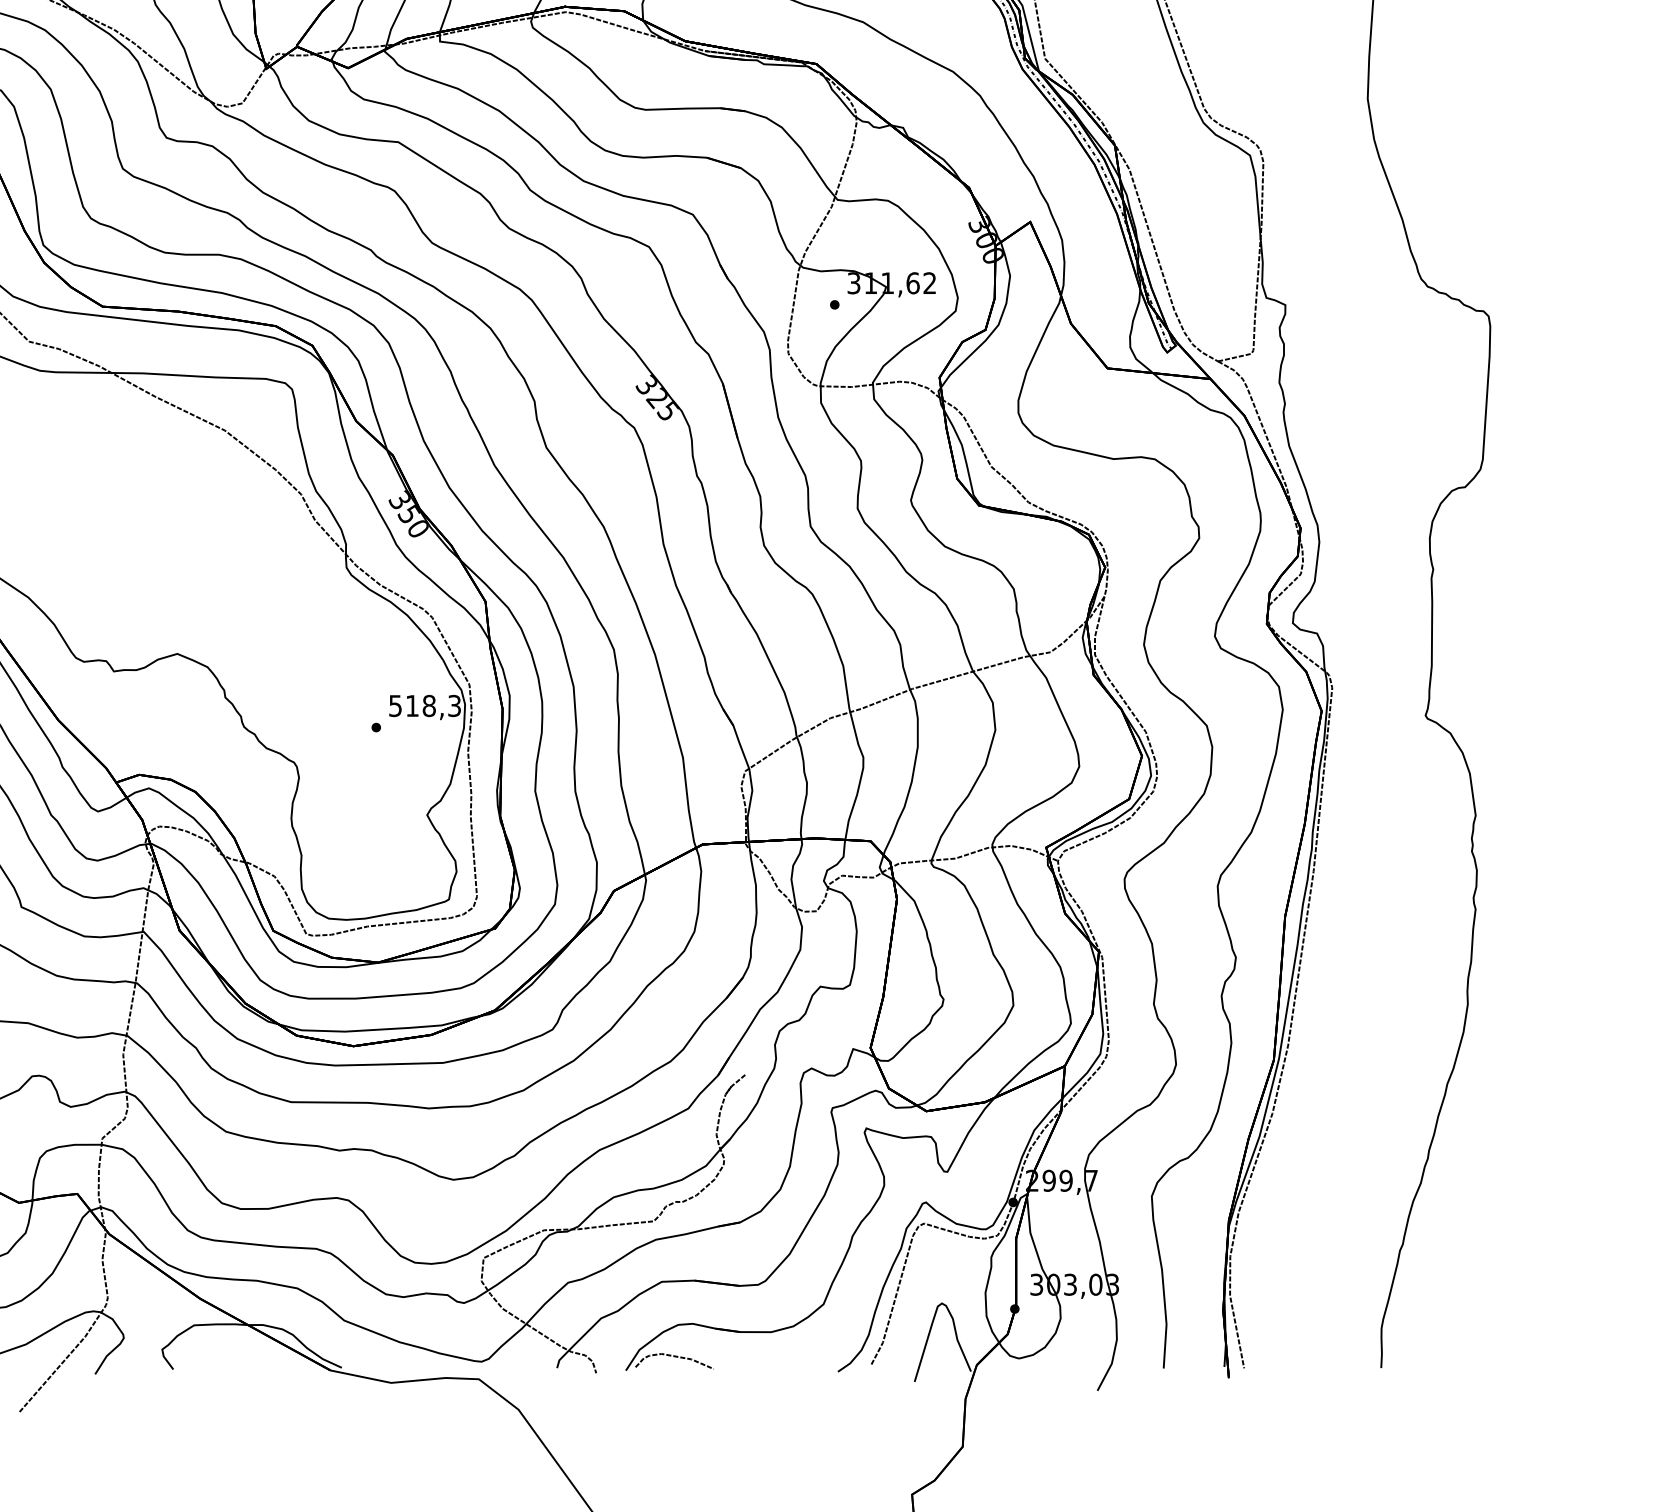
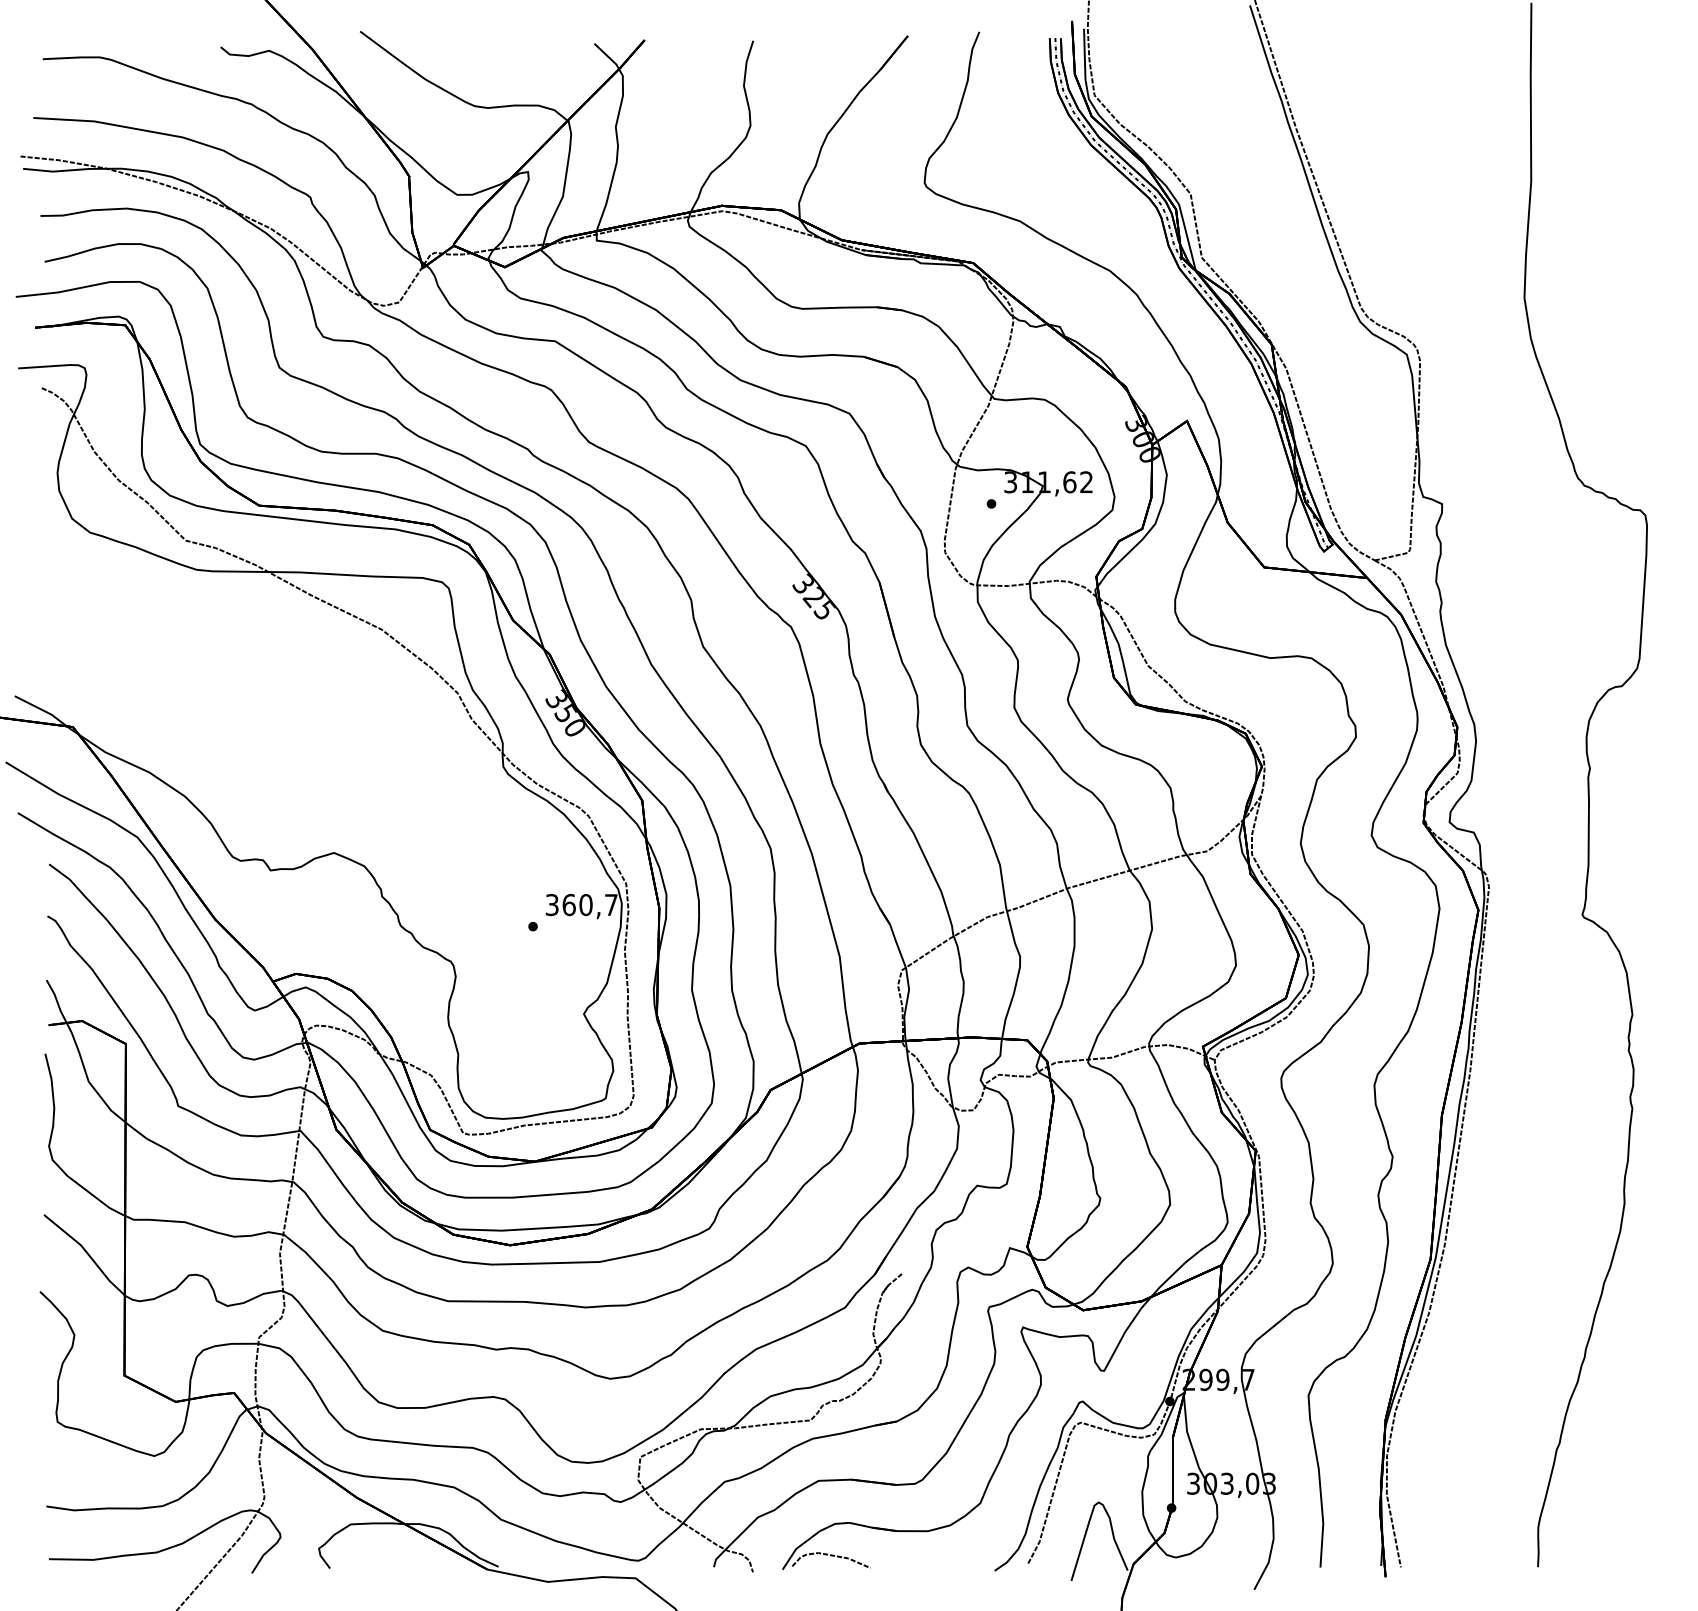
text: (424, 706) -> (581, 905), 518,3 -> 360,7

